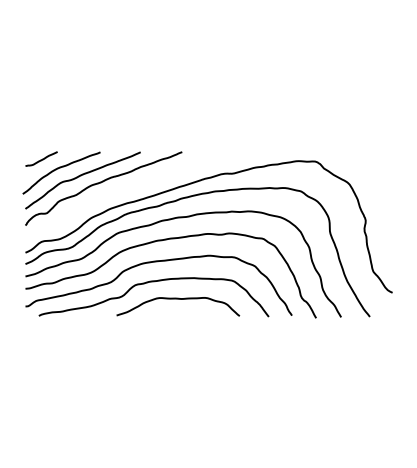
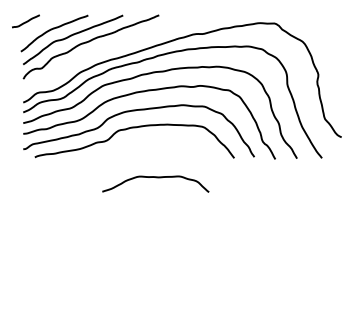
curve: (42, 158) -> (26, 20), moved
curve: (178, 299) -> (155, 177), moved

